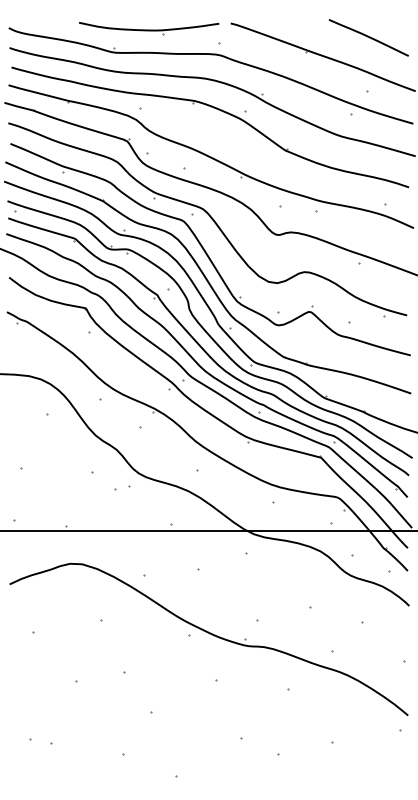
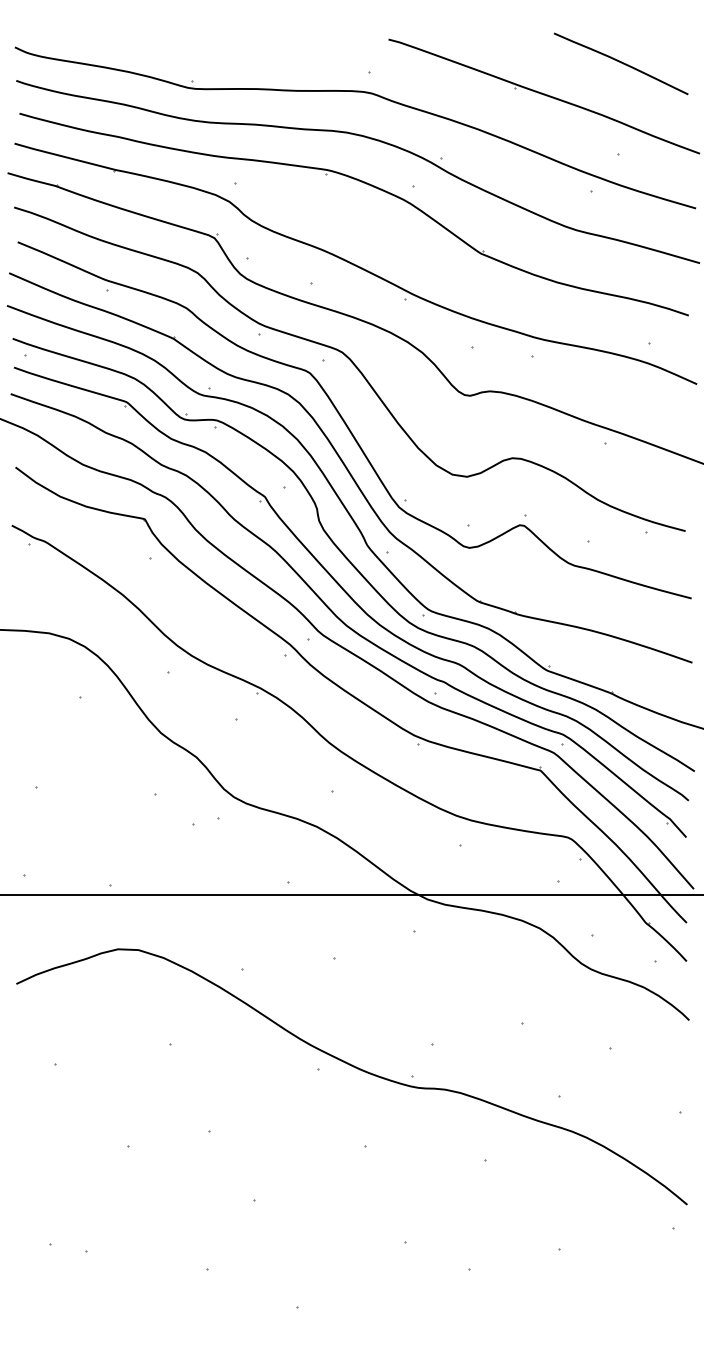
part: (149, 28) -> (251, 48), removed

